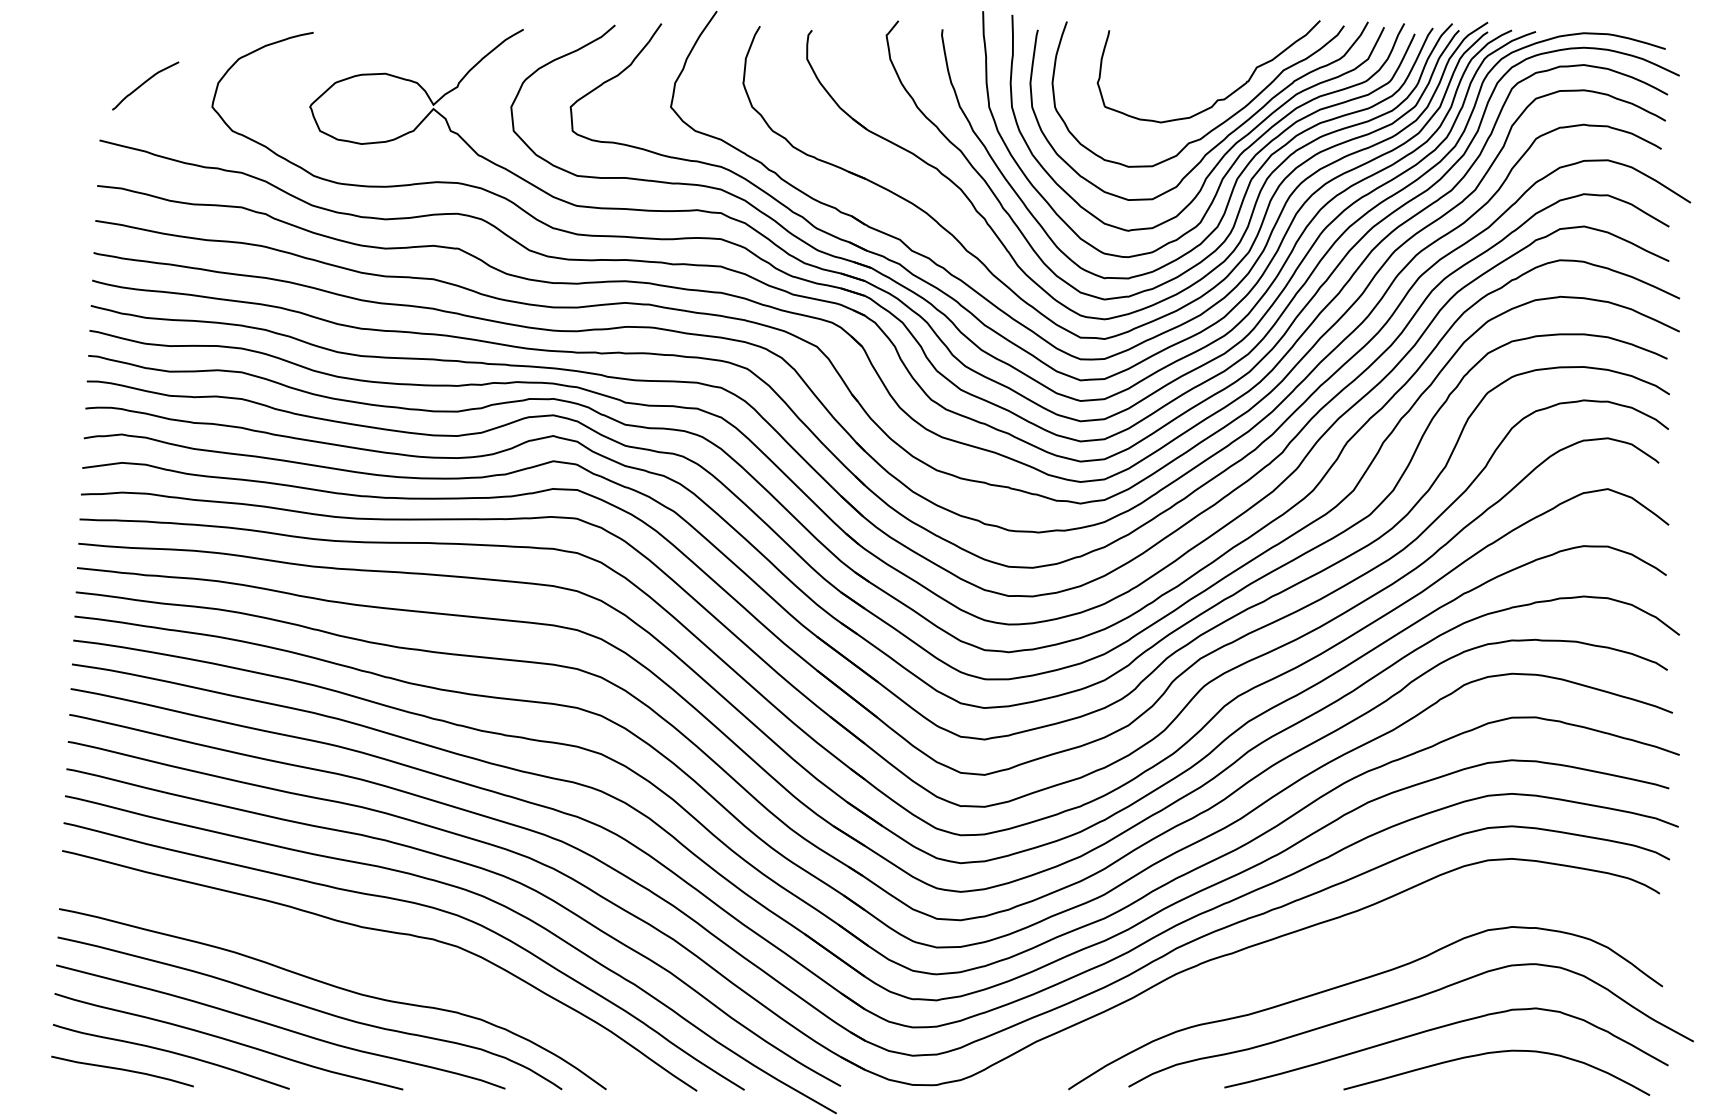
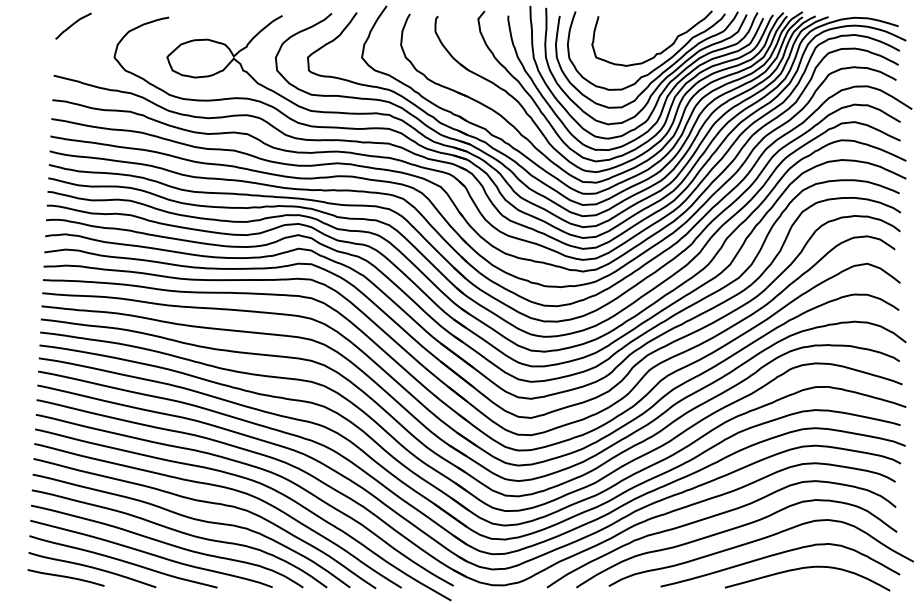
curve: (145, 84) -> (73, 25), moved
curve: (1328, 957) -> (716, 516), added
curve: (362, 964) -> (195, 520), added

